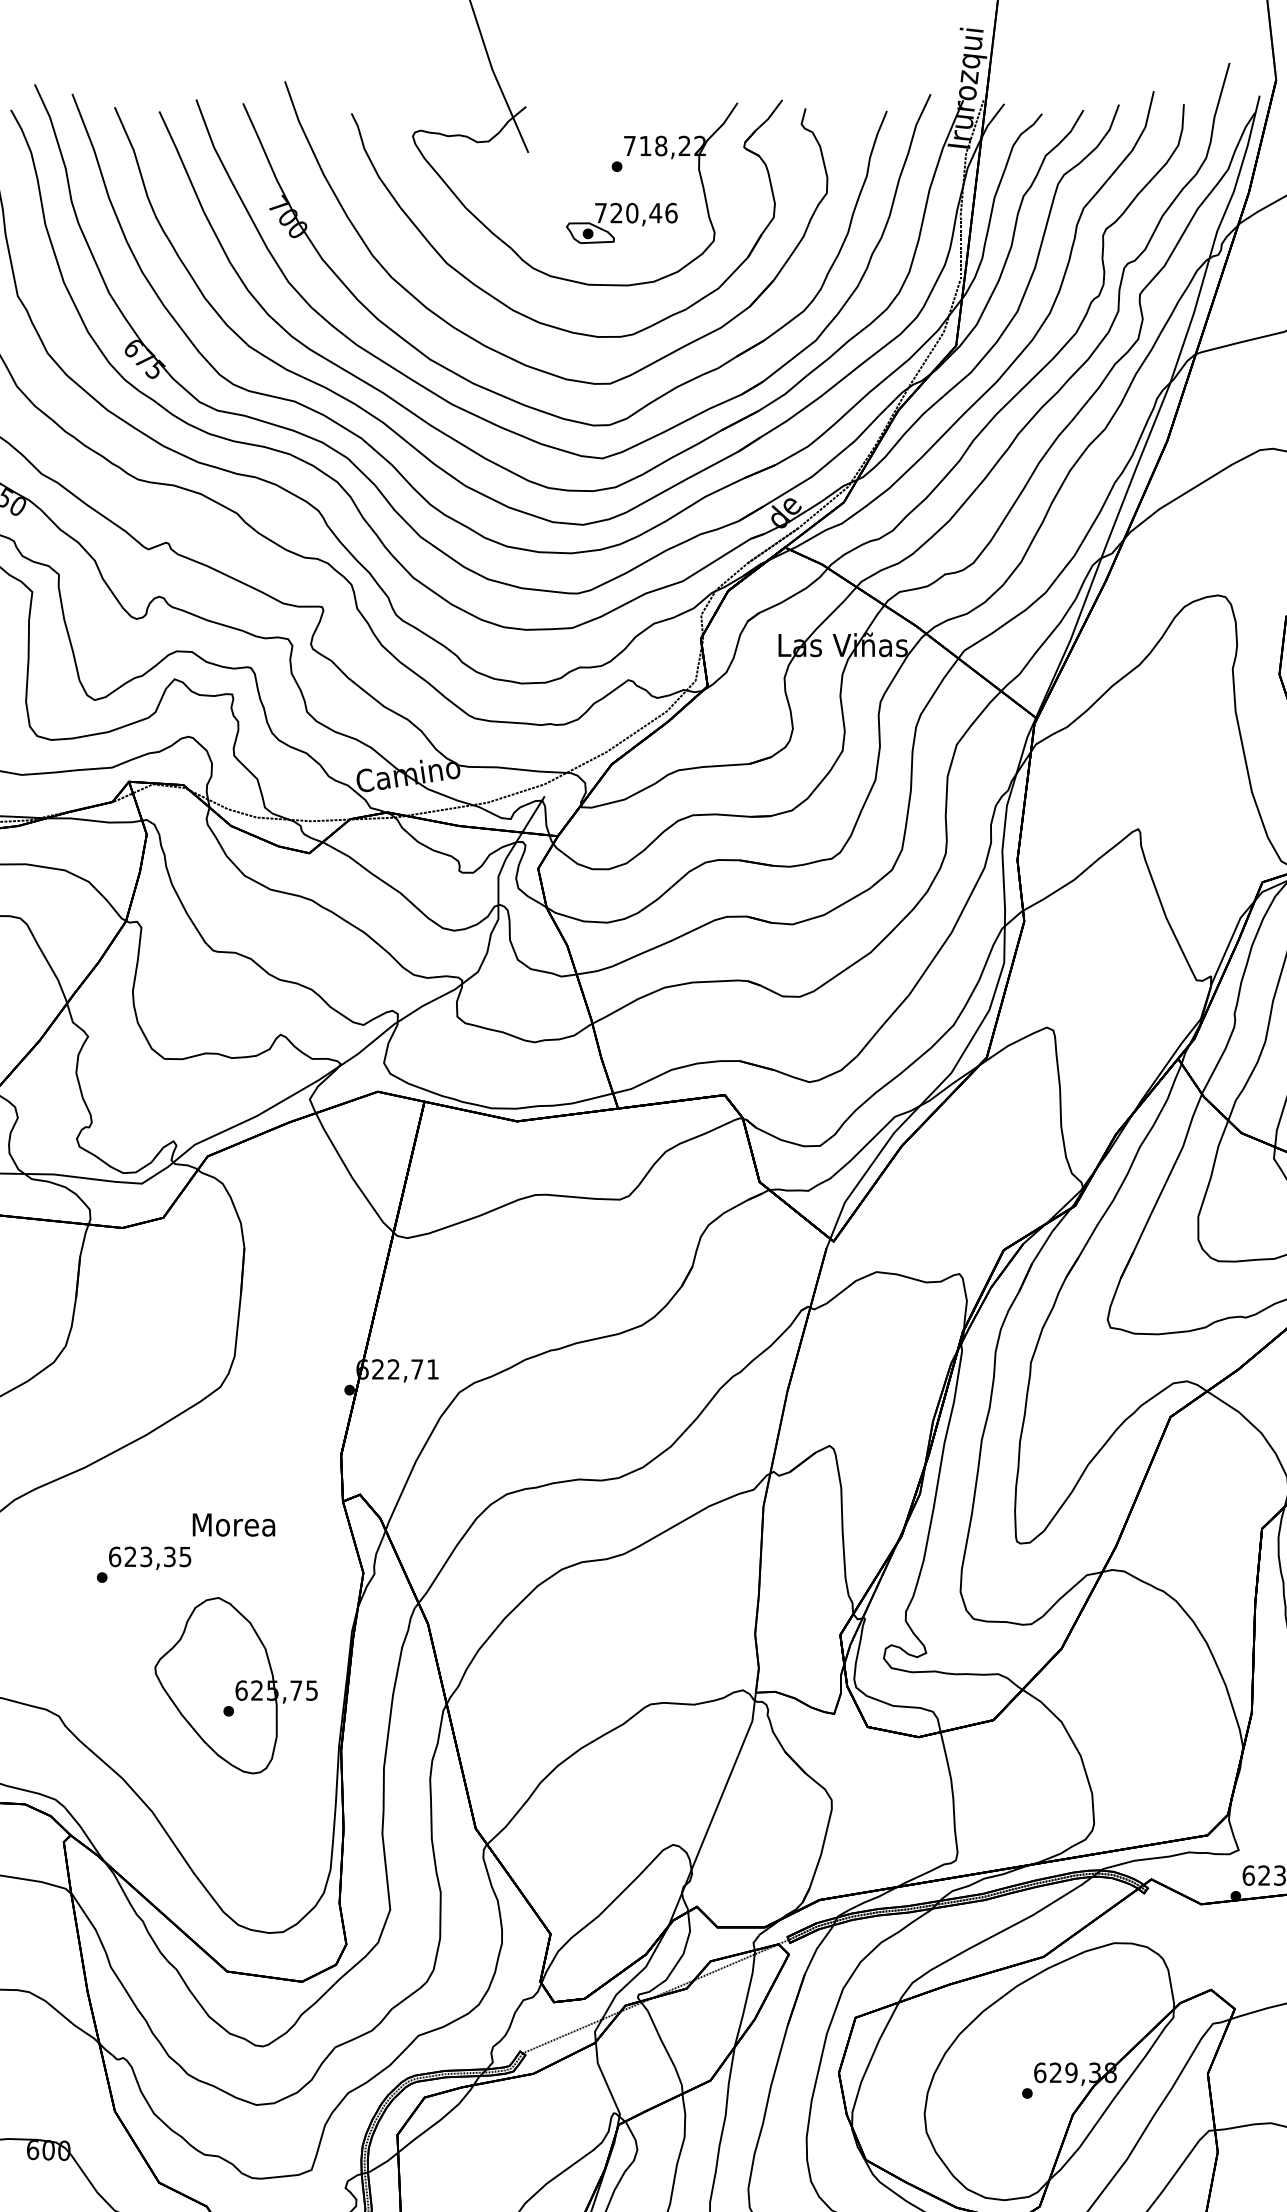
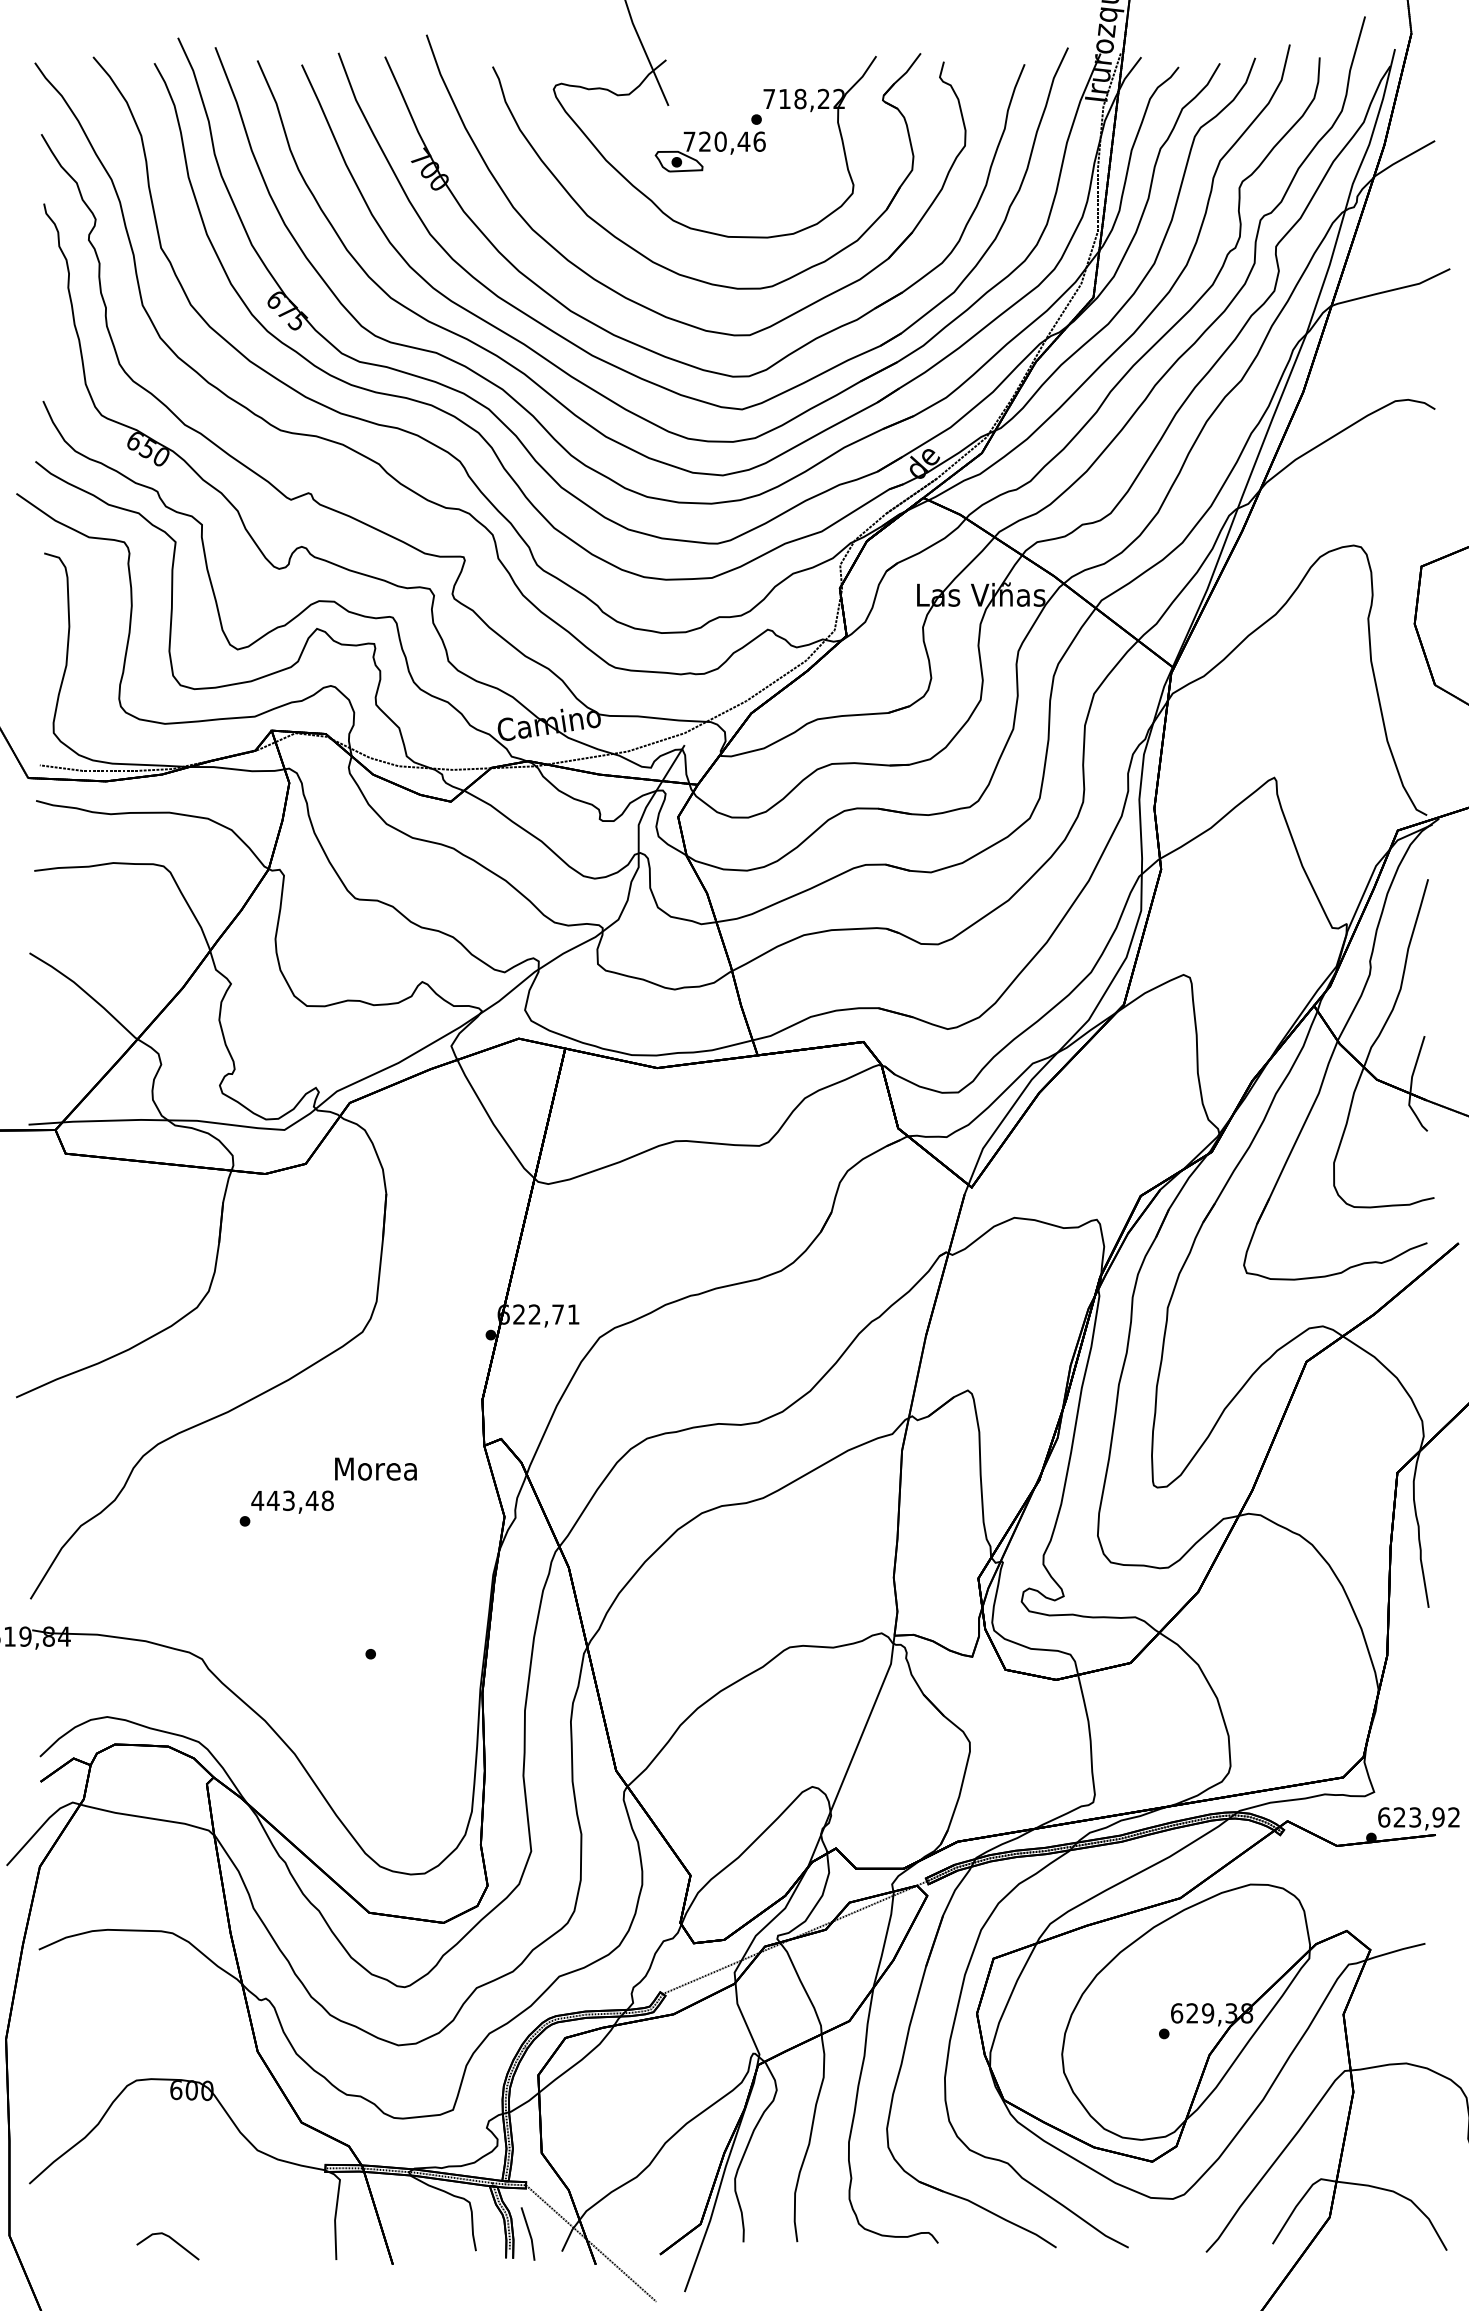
part: (621, 222) -> (709, 151), moved
text: (149, 1556) -> (292, 1500), 623,35 -> 443,48
part: (236, 1685) -> (378, 1628), removed

